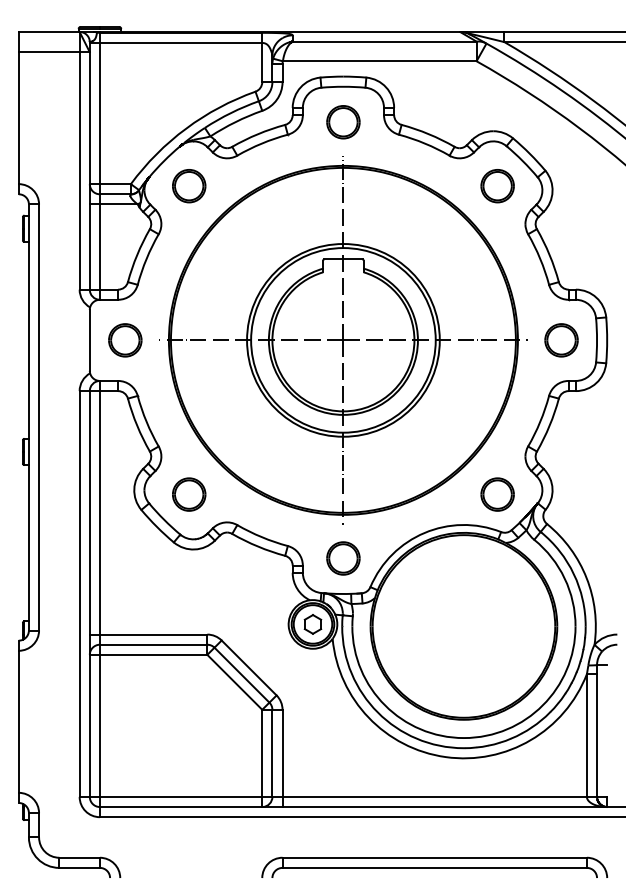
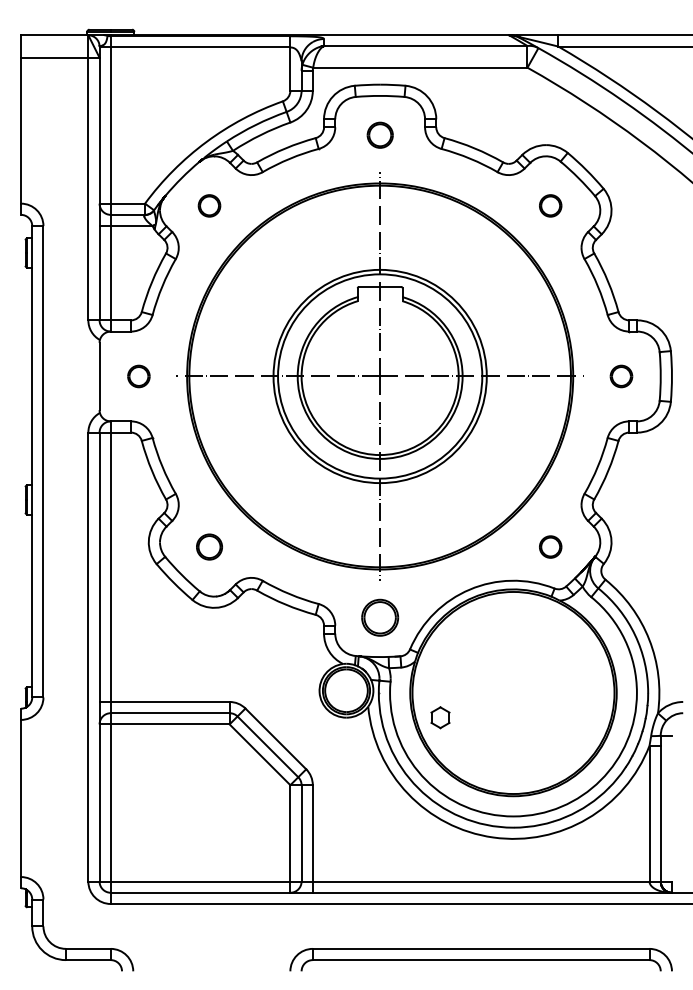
part: (343, 122) -> (380, 135), size x0.7
part: (189, 185) -> (209, 205), size x0.6
part: (497, 185) -> (550, 205), size x0.6
part: (124, 340) -> (138, 376), size x0.6
part: (561, 340) -> (621, 376), size x0.6
part: (189, 494) -> (209, 546), size x0.7
part: (497, 494) -> (550, 546), size x0.6
part: (313, 624) -> (440, 717), moved

